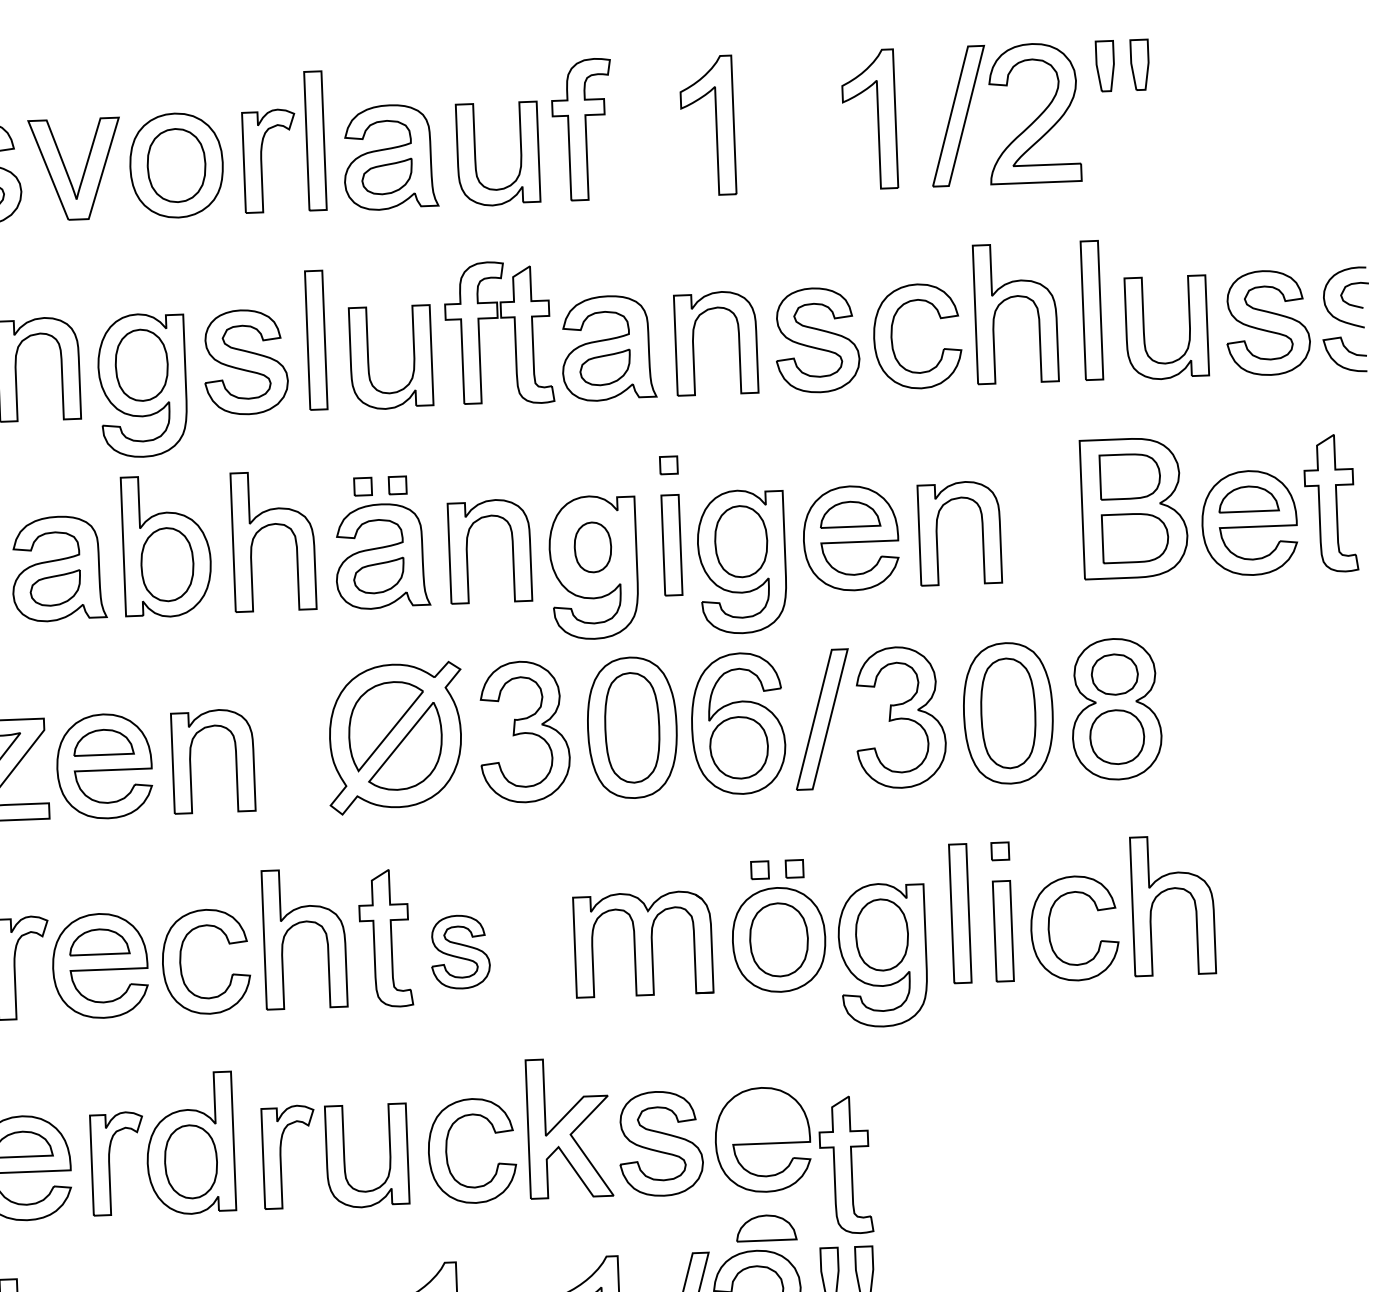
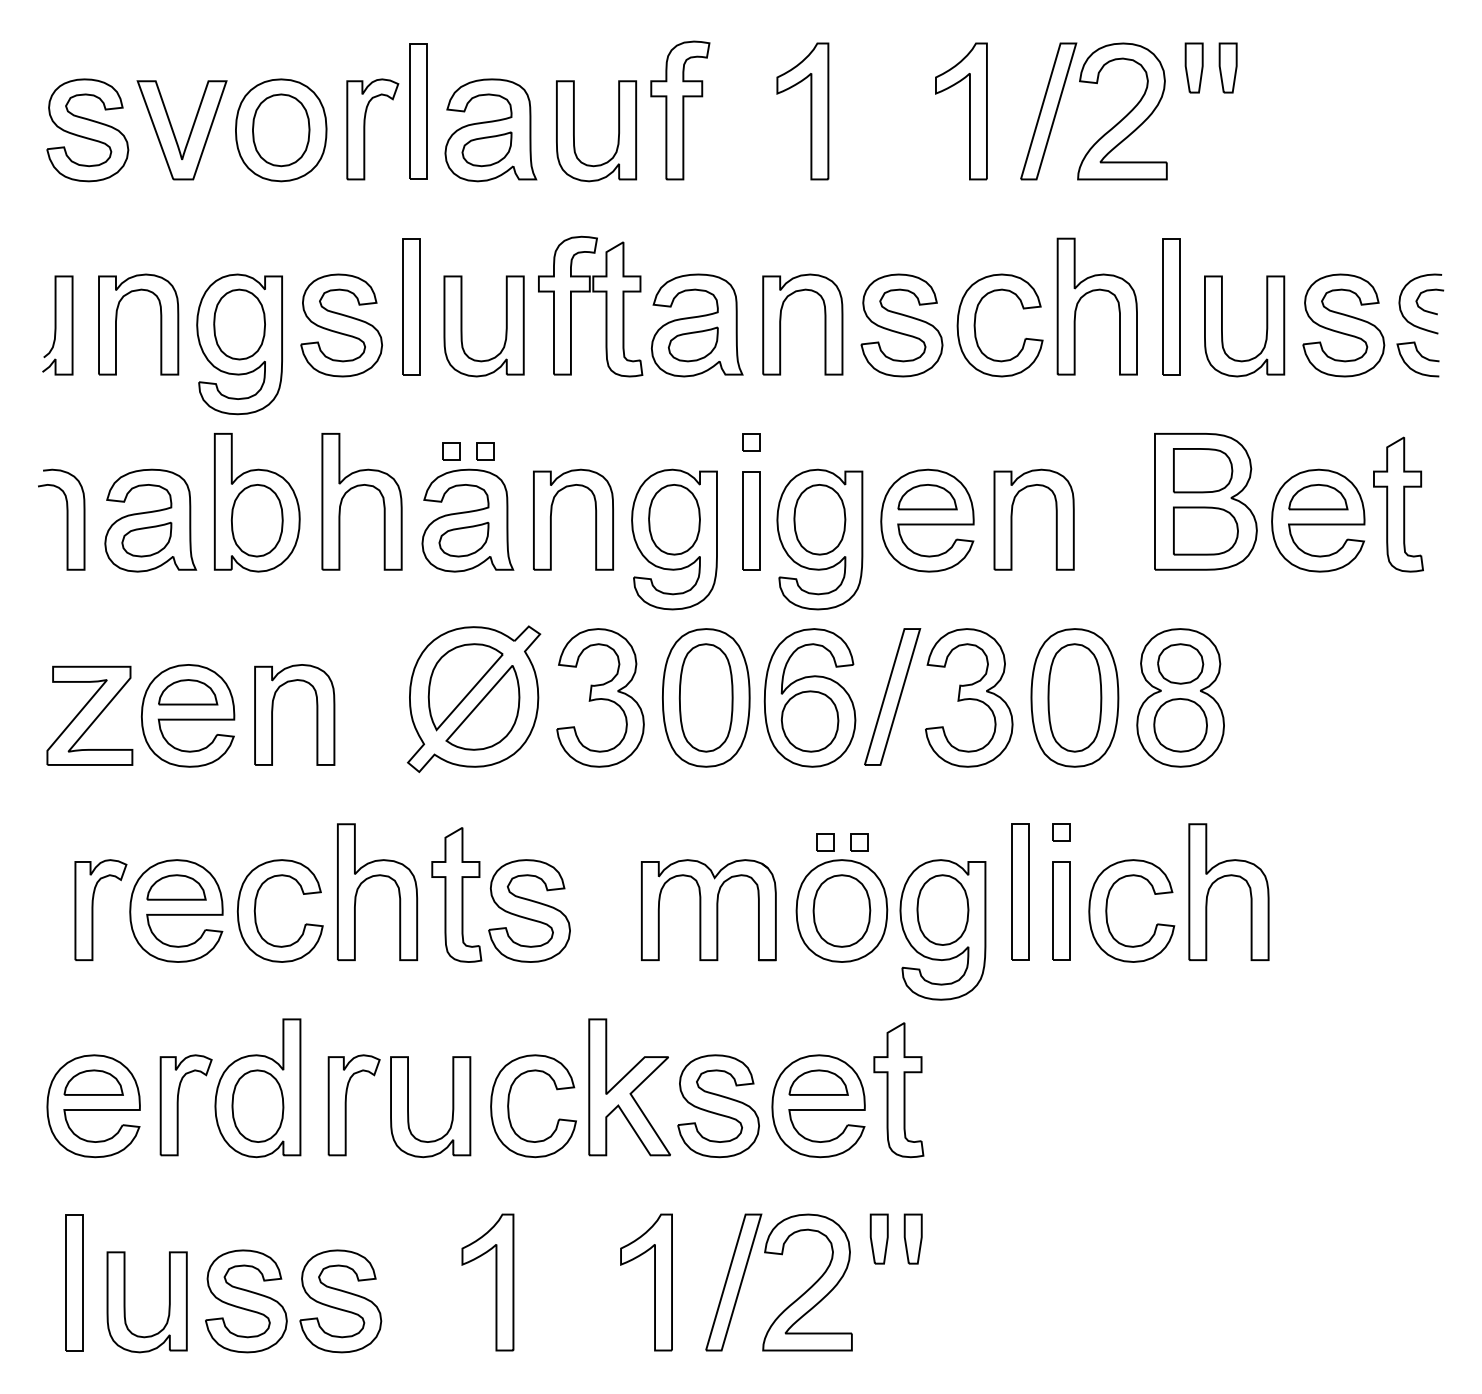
part: (592, 547) -> (674, 519), size x1.43
part: (460, 951) -> (529, 910), size x1.43
part: (845, 1165) -> (898, 1090), moved
part: (766, 1227) -> (818, 1082), moved

